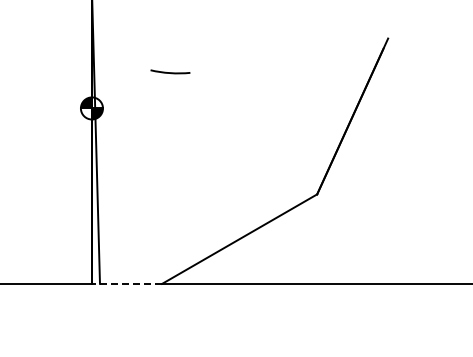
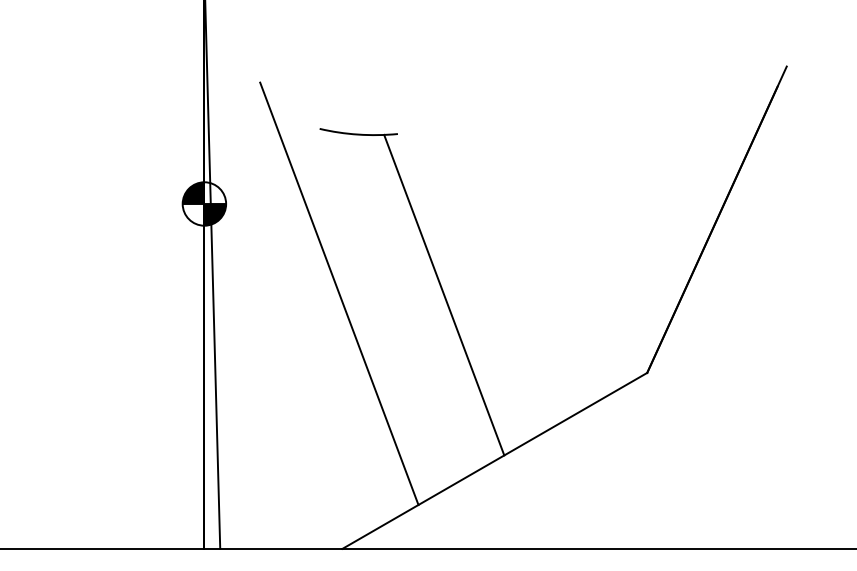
line: (160, 153) -> (339, 292), added
line: (213, 154) -> (443, 294), added
line: (126, 283) -> (272, 548), dashed -> solid

